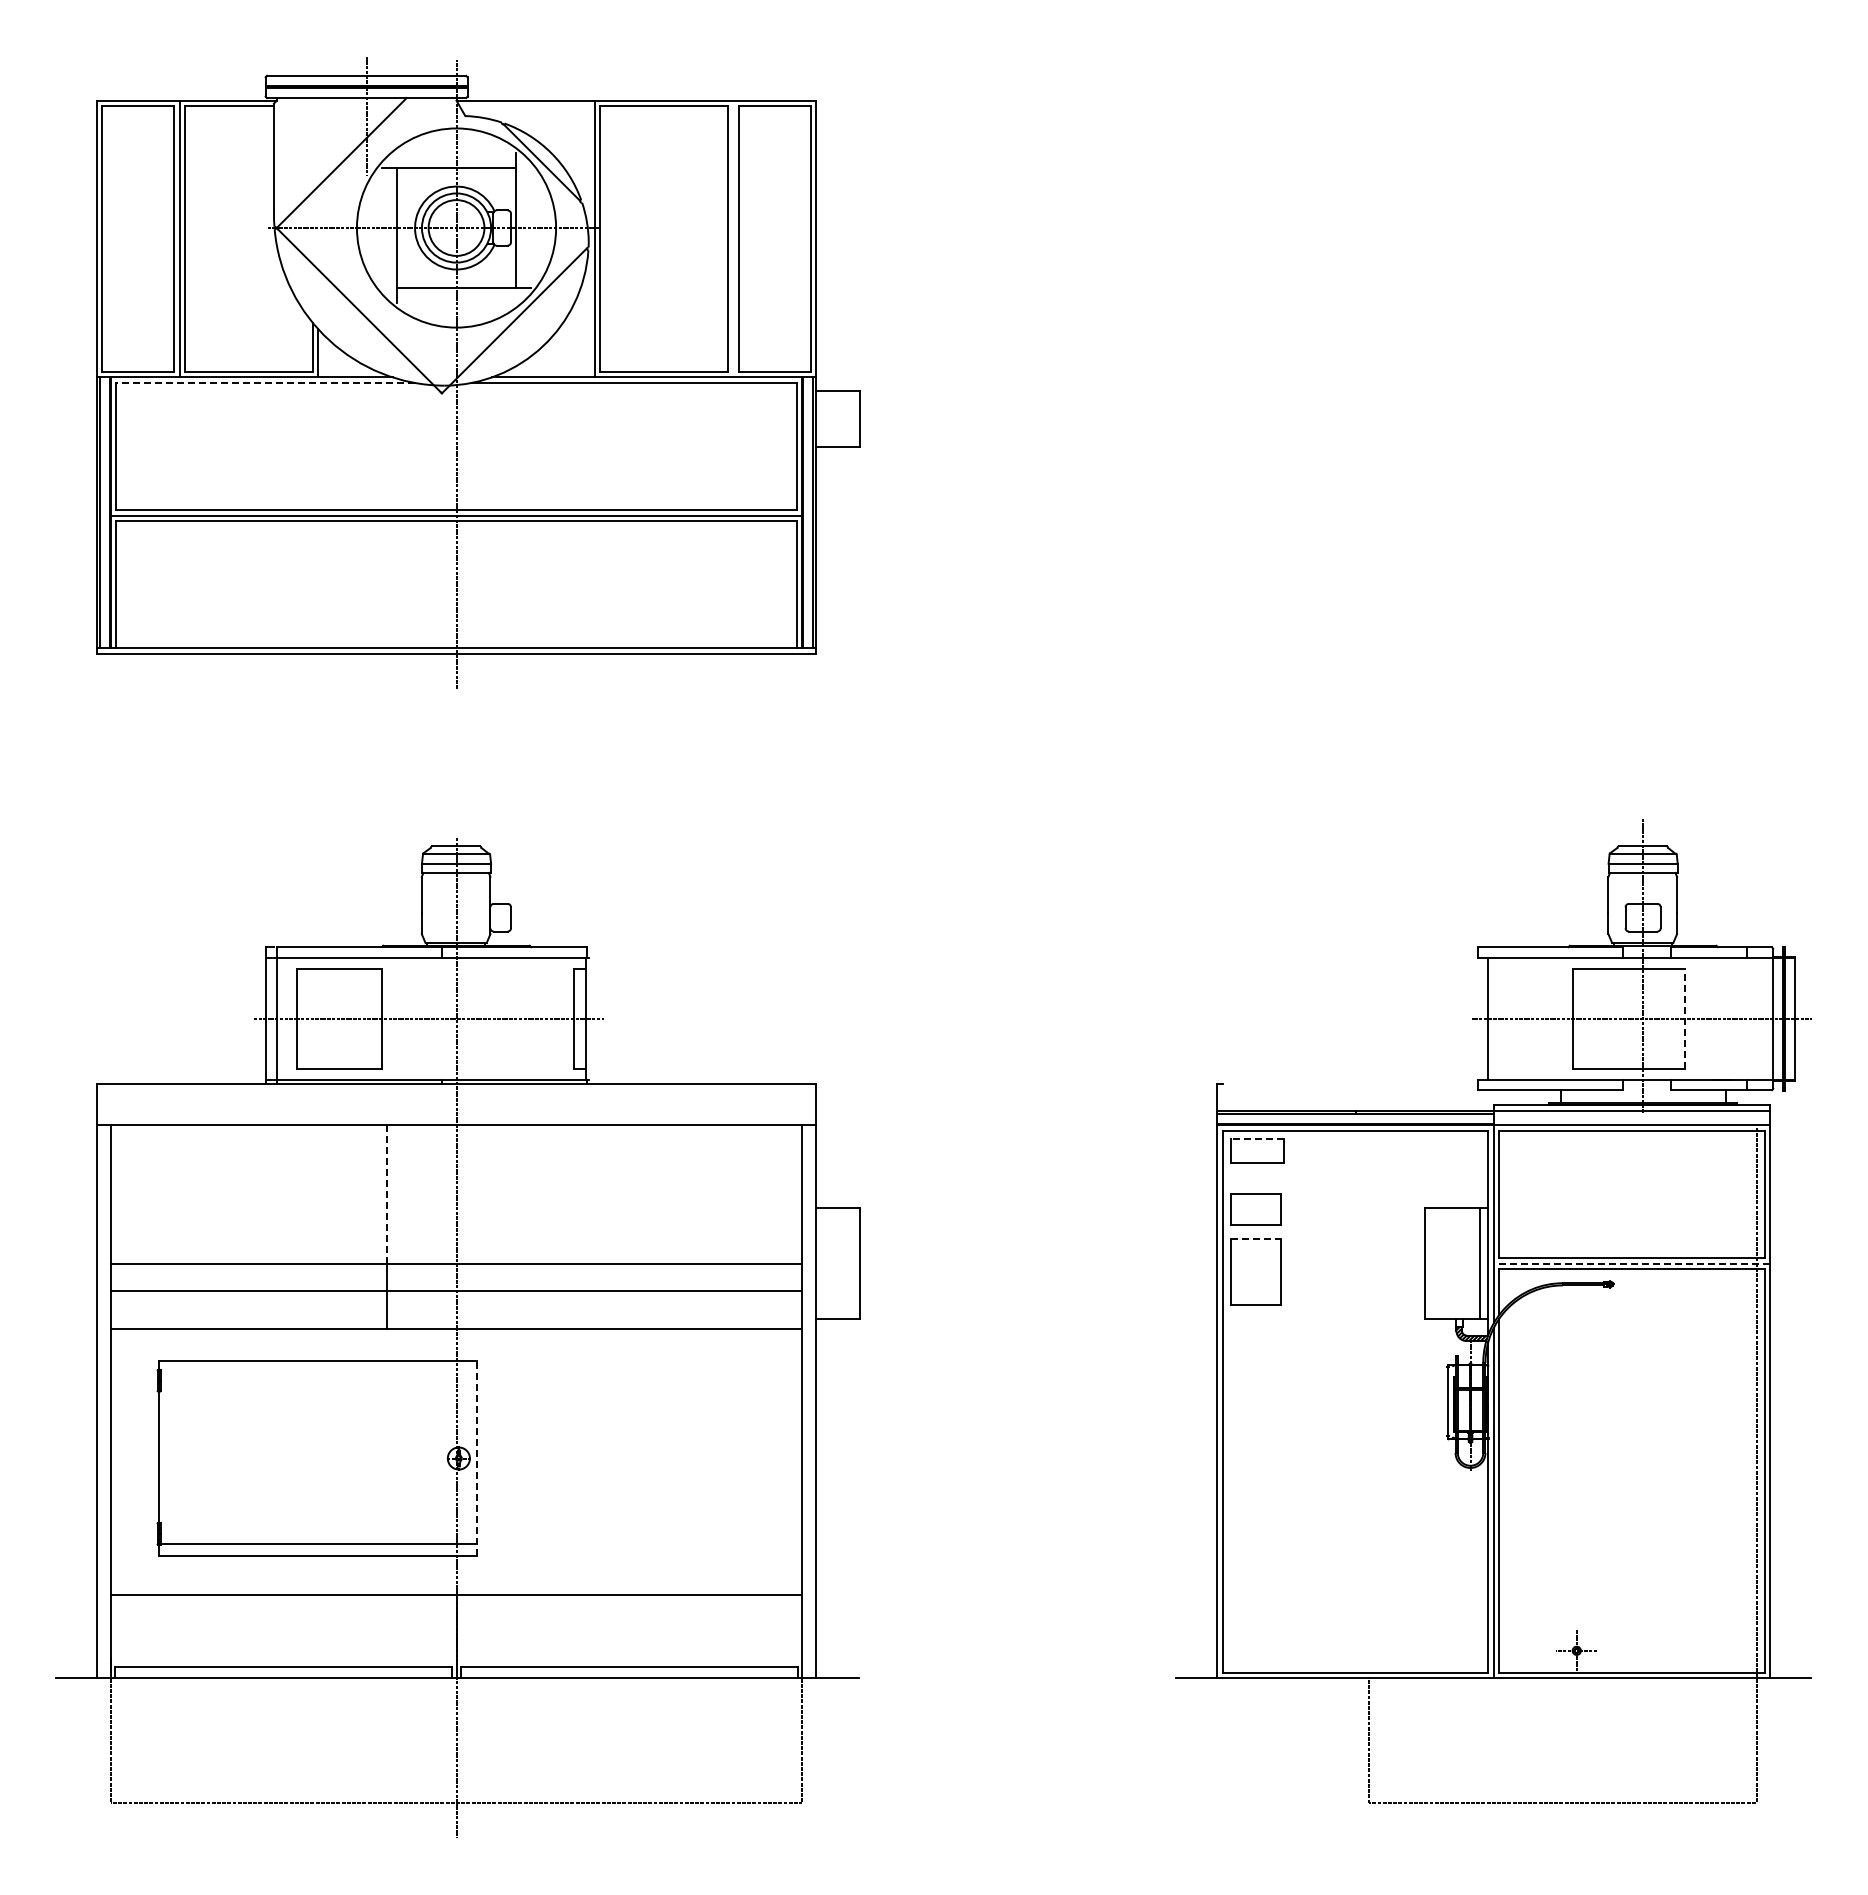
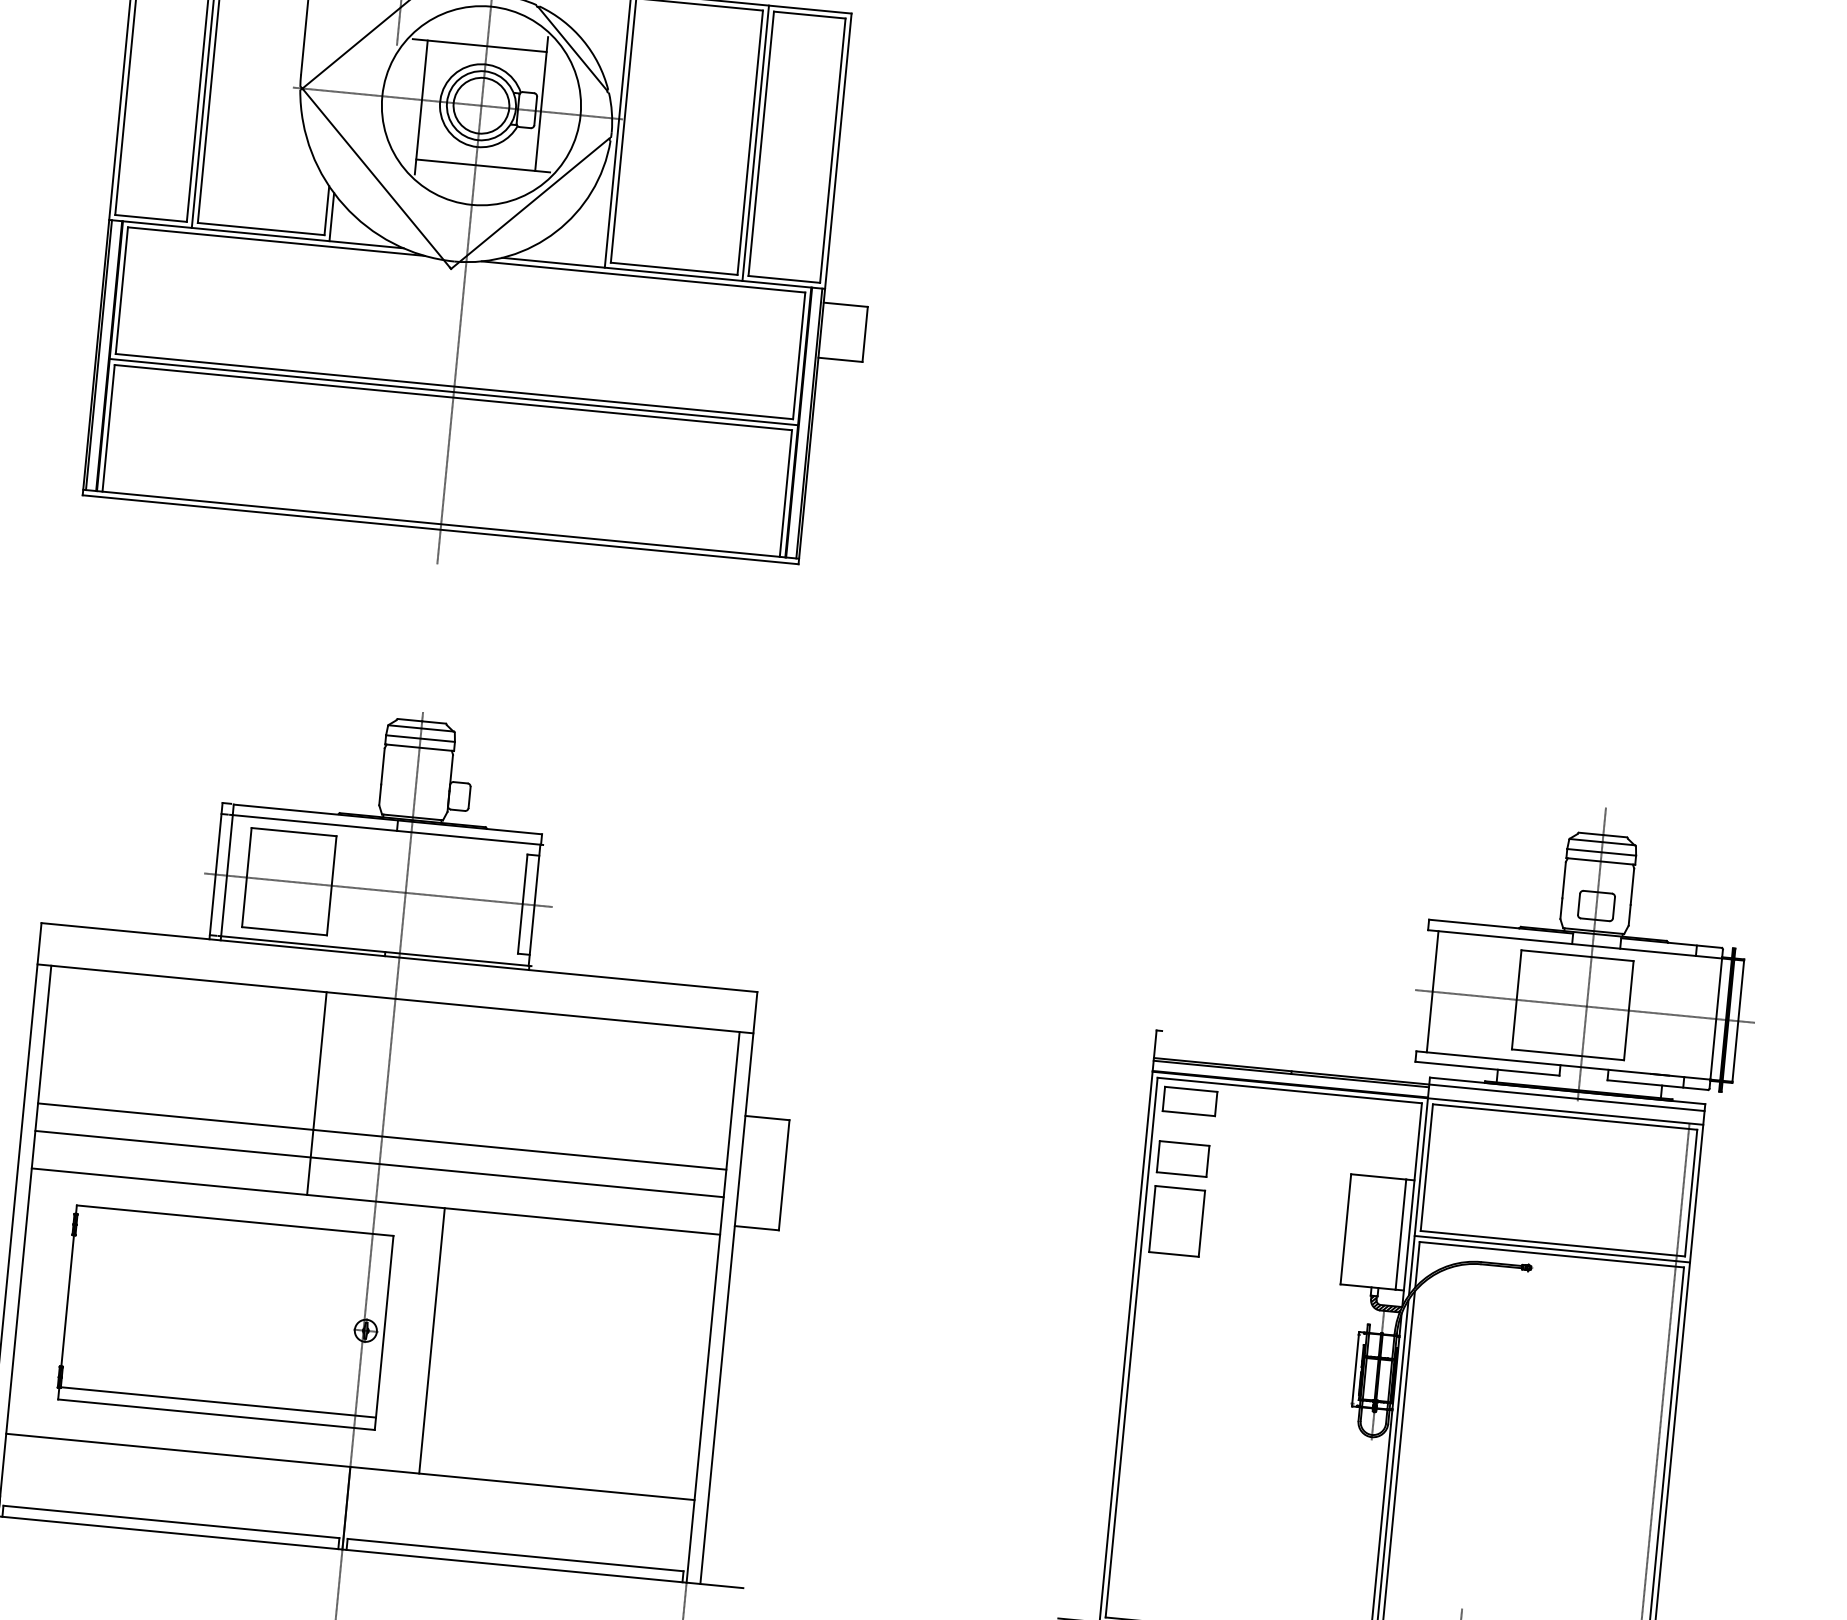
line: (733, 238) -> (756, 142), added
line: (265, 382) -> (276, 241), dashed -> solid
line: (1685, 1018) -> (1629, 1010), dashed -> solid
line: (1256, 1139) -> (1190, 1089), dashed -> solid
line: (387, 1194) -> (320, 1061), dashed -> solid
line: (1255, 1238) -> (1179, 1188), dashed -> solid
line: (1631, 1263) -> (1551, 1249), dashed -> solid
line: (477, 1458) -> (384, 1332), dashed -> solid
line: (525, 1461) -> (431, 1340), added

